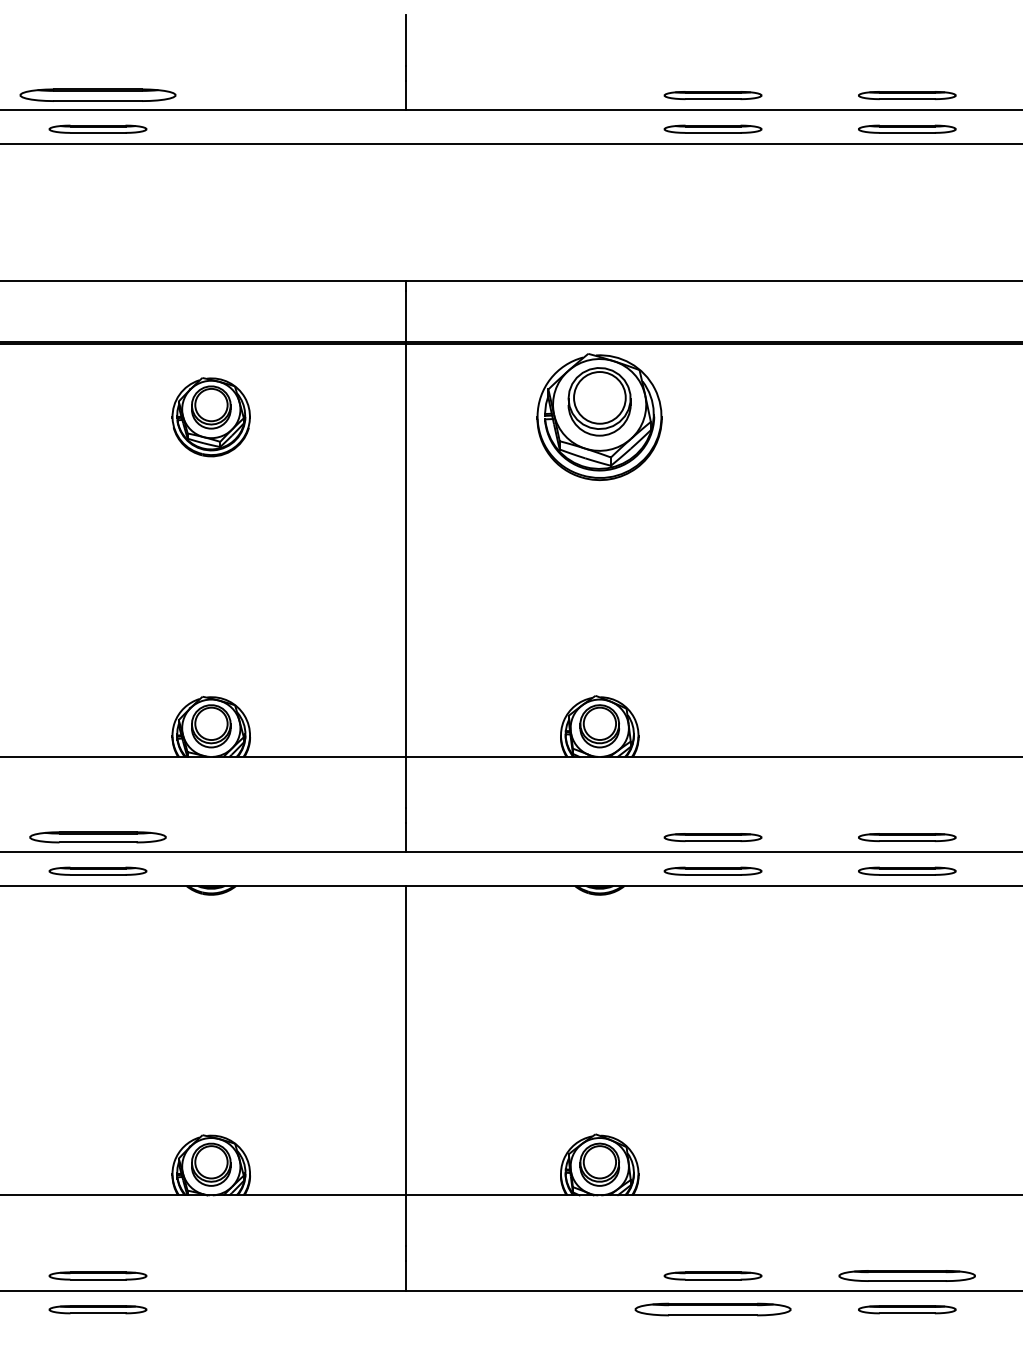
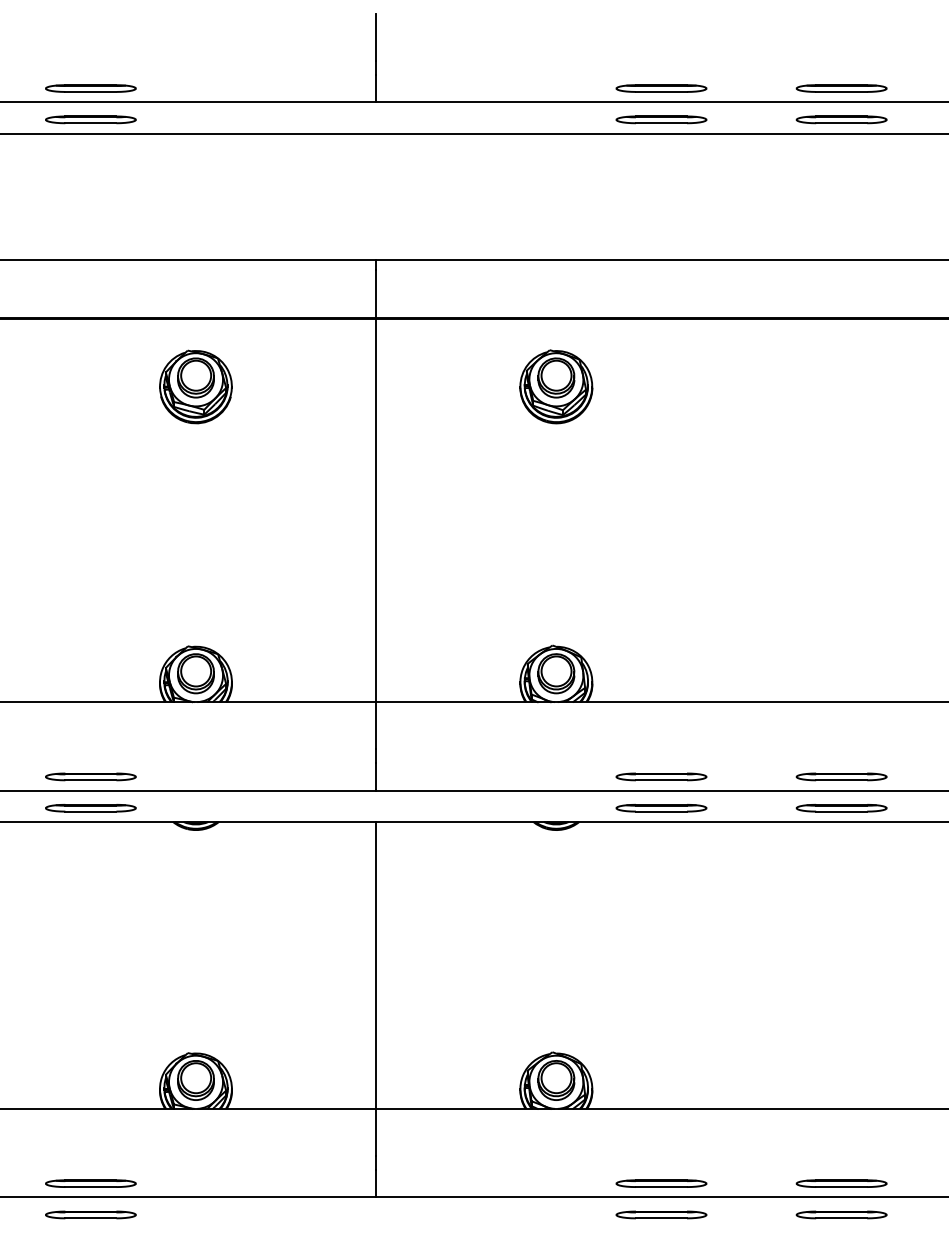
part: (97, 95) -> (90, 88), size x0.62
part: (599, 416) -> (556, 386), size x0.62
part: (97, 837) -> (90, 776), size x0.71
part: (907, 1275) -> (841, 1183), size x0.71
part: (712, 1309) -> (660, 1214), size x0.62

